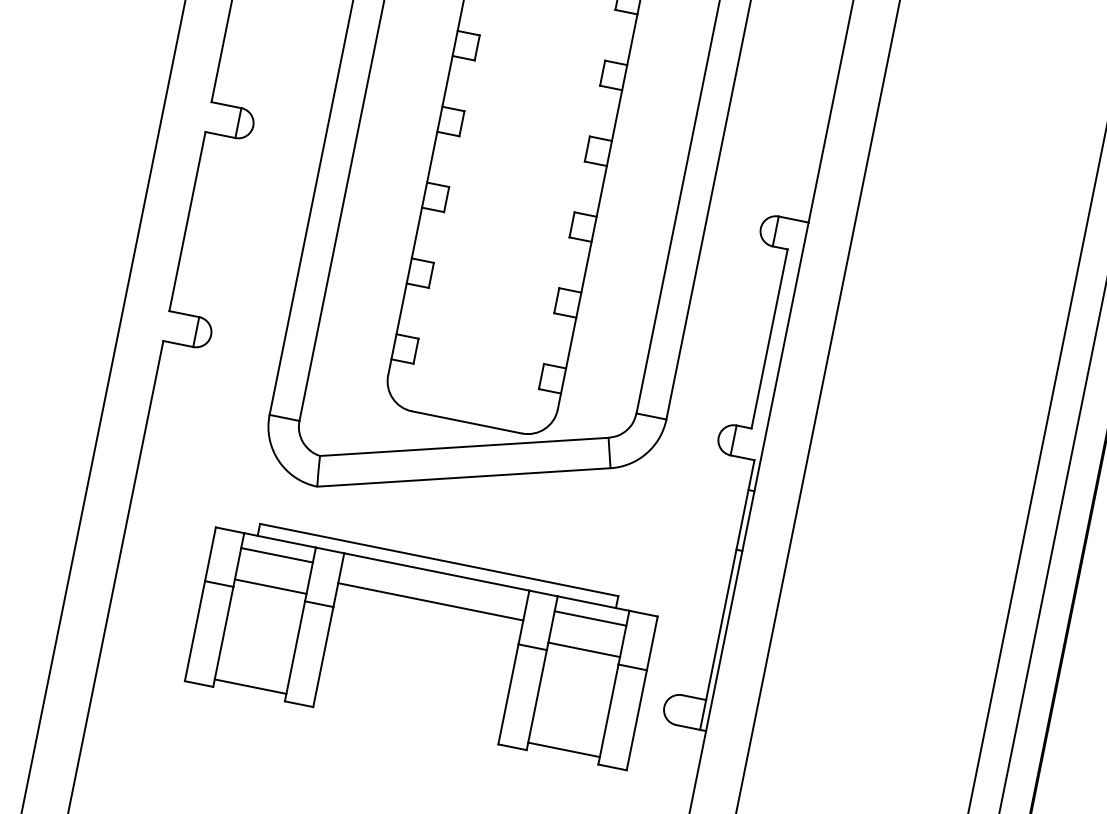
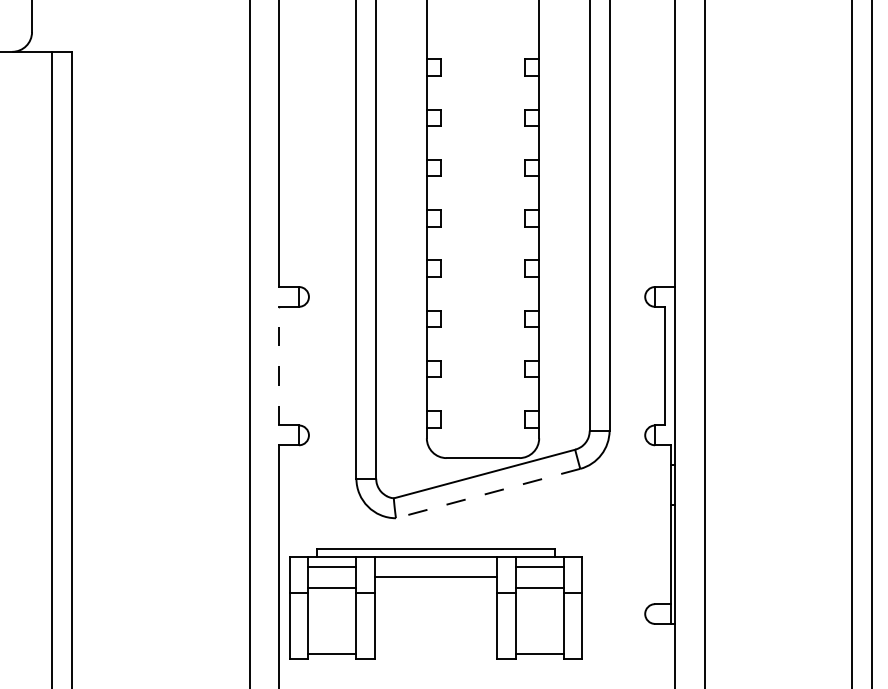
line: (187, 220) -> (279, 365), solid -> dashed
line: (462, 477) -> (487, 493), solid -> dashed
part: (429, 602) -> (435, 577), moved

